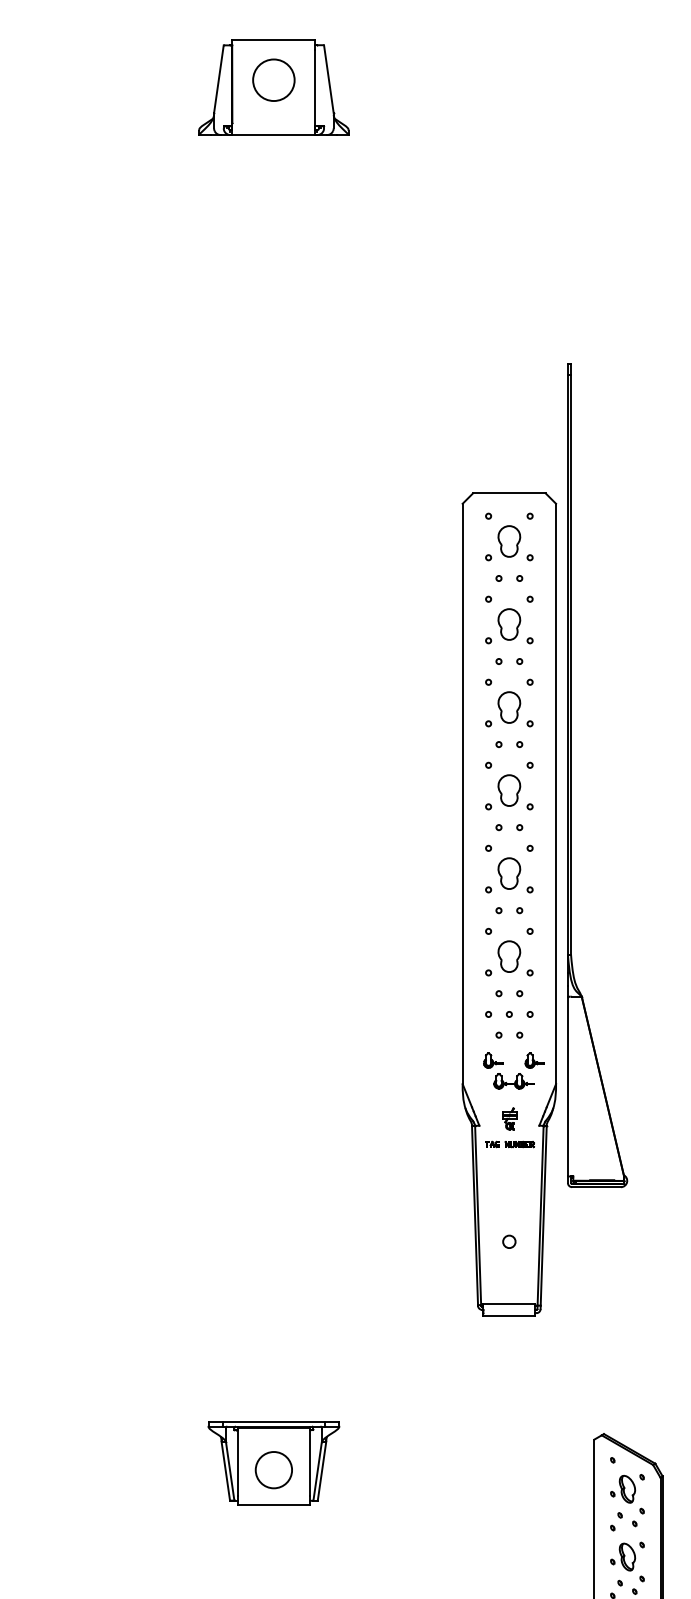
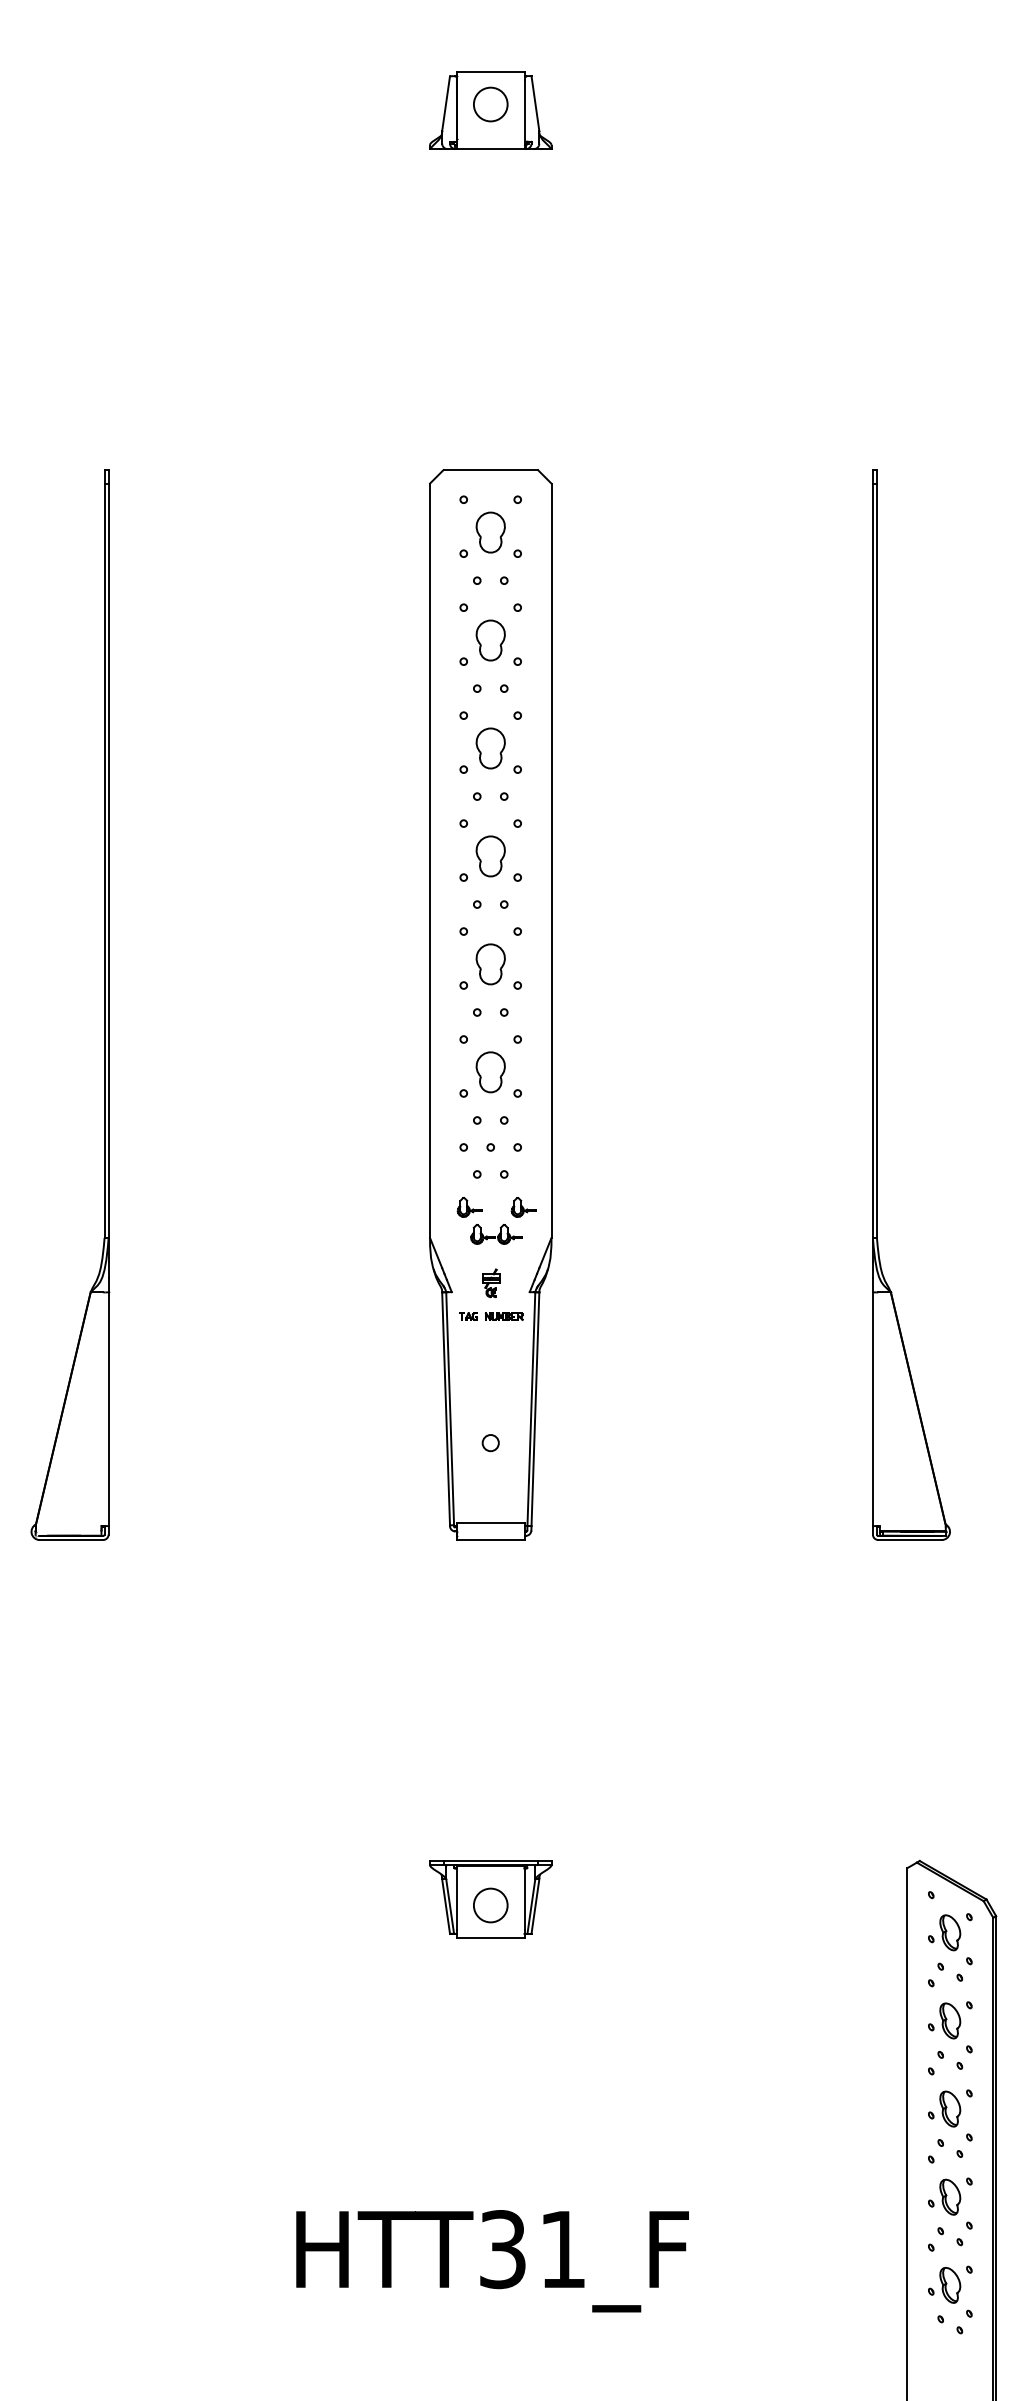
part: (273, 87) -> (490, 110), size x0.62
part: (509, 904) -> (490, 1004), moved
part: (273, 1463) -> (490, 1899), size x0.71

